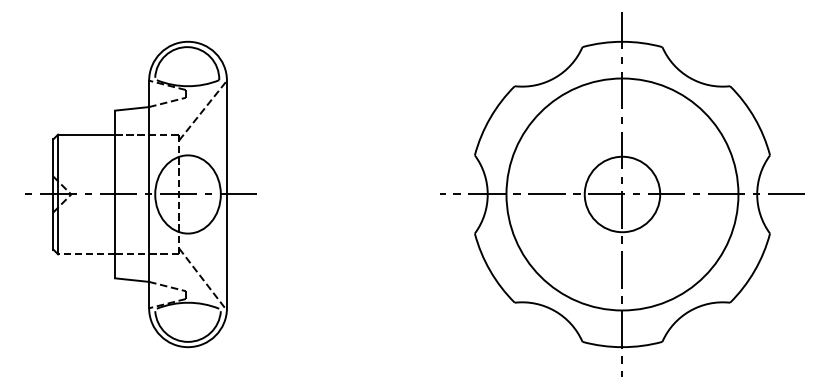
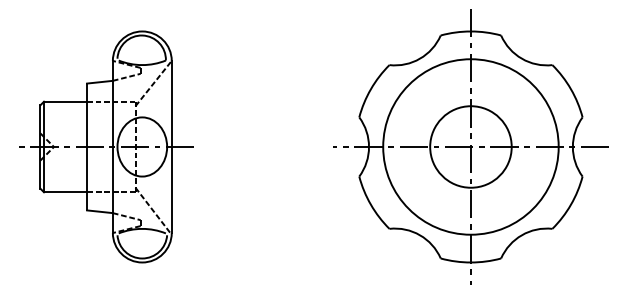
circle: (622, 194) -> (470, 147), size x1.43
line: (86, 254) -> (65, 192), dashed -> solid

